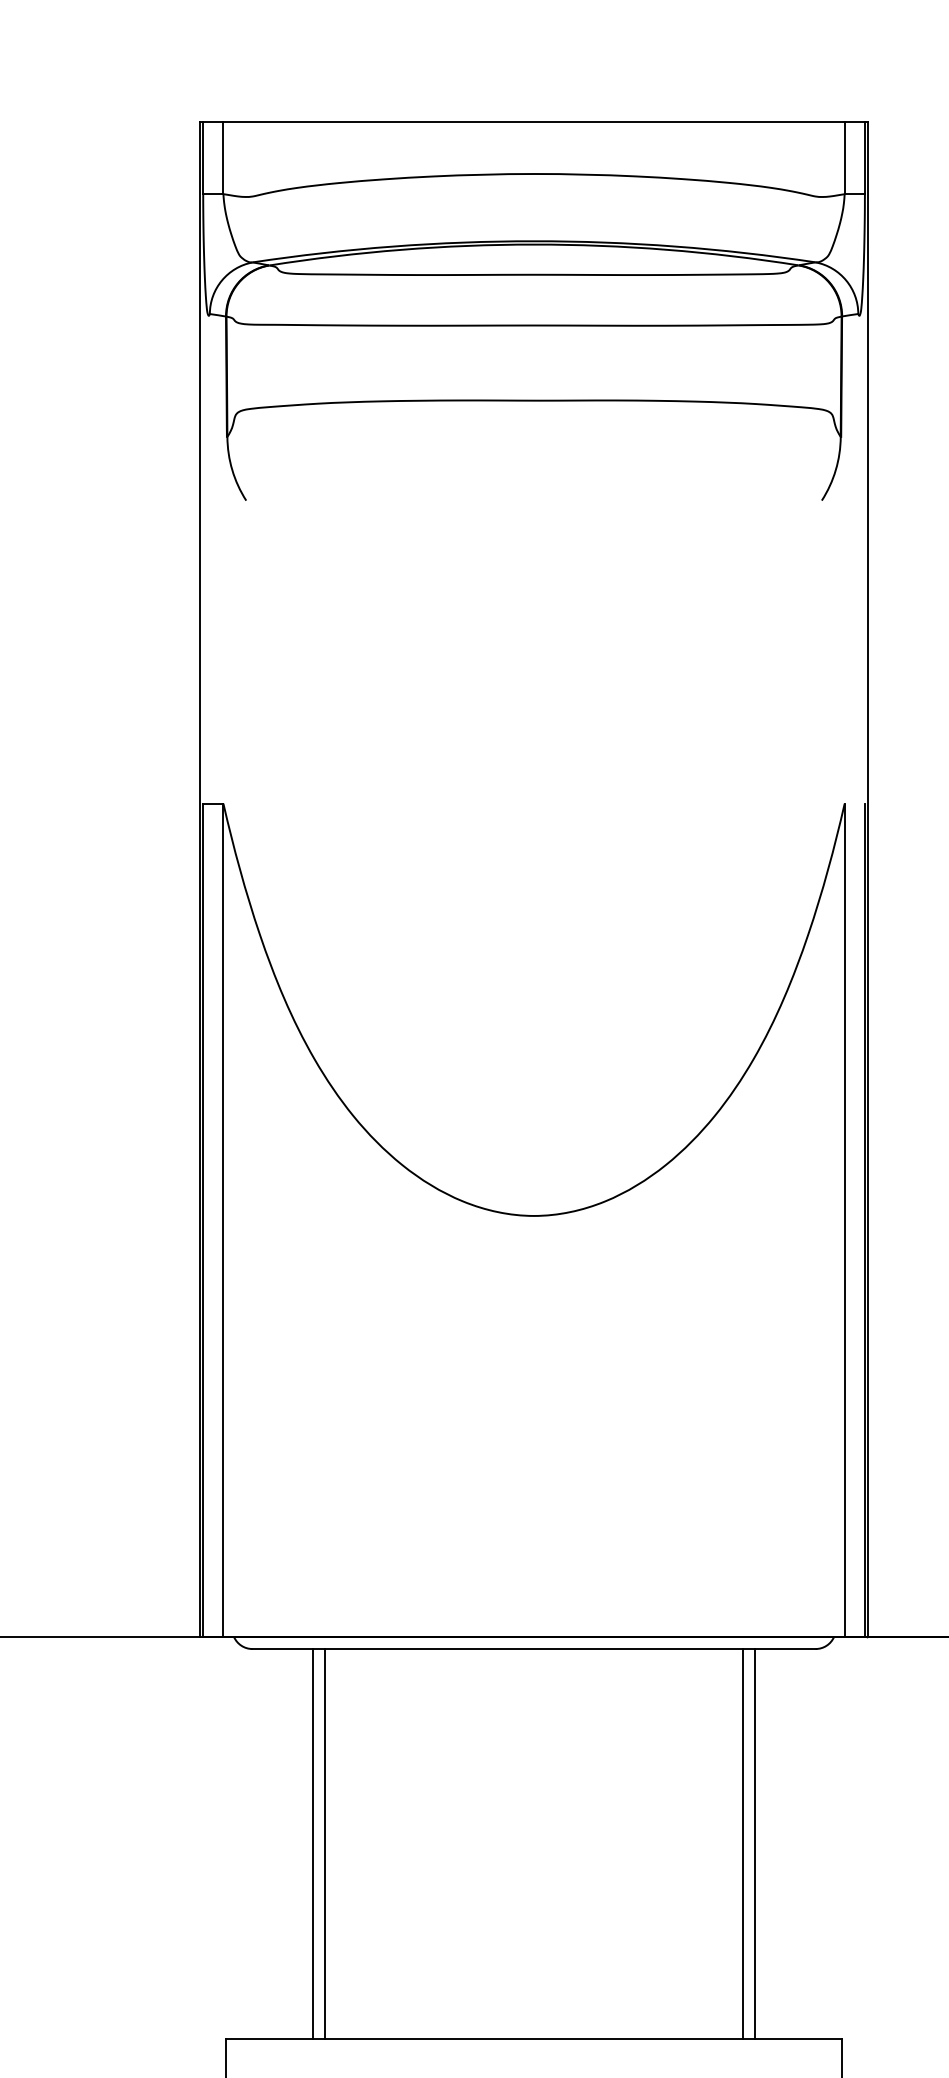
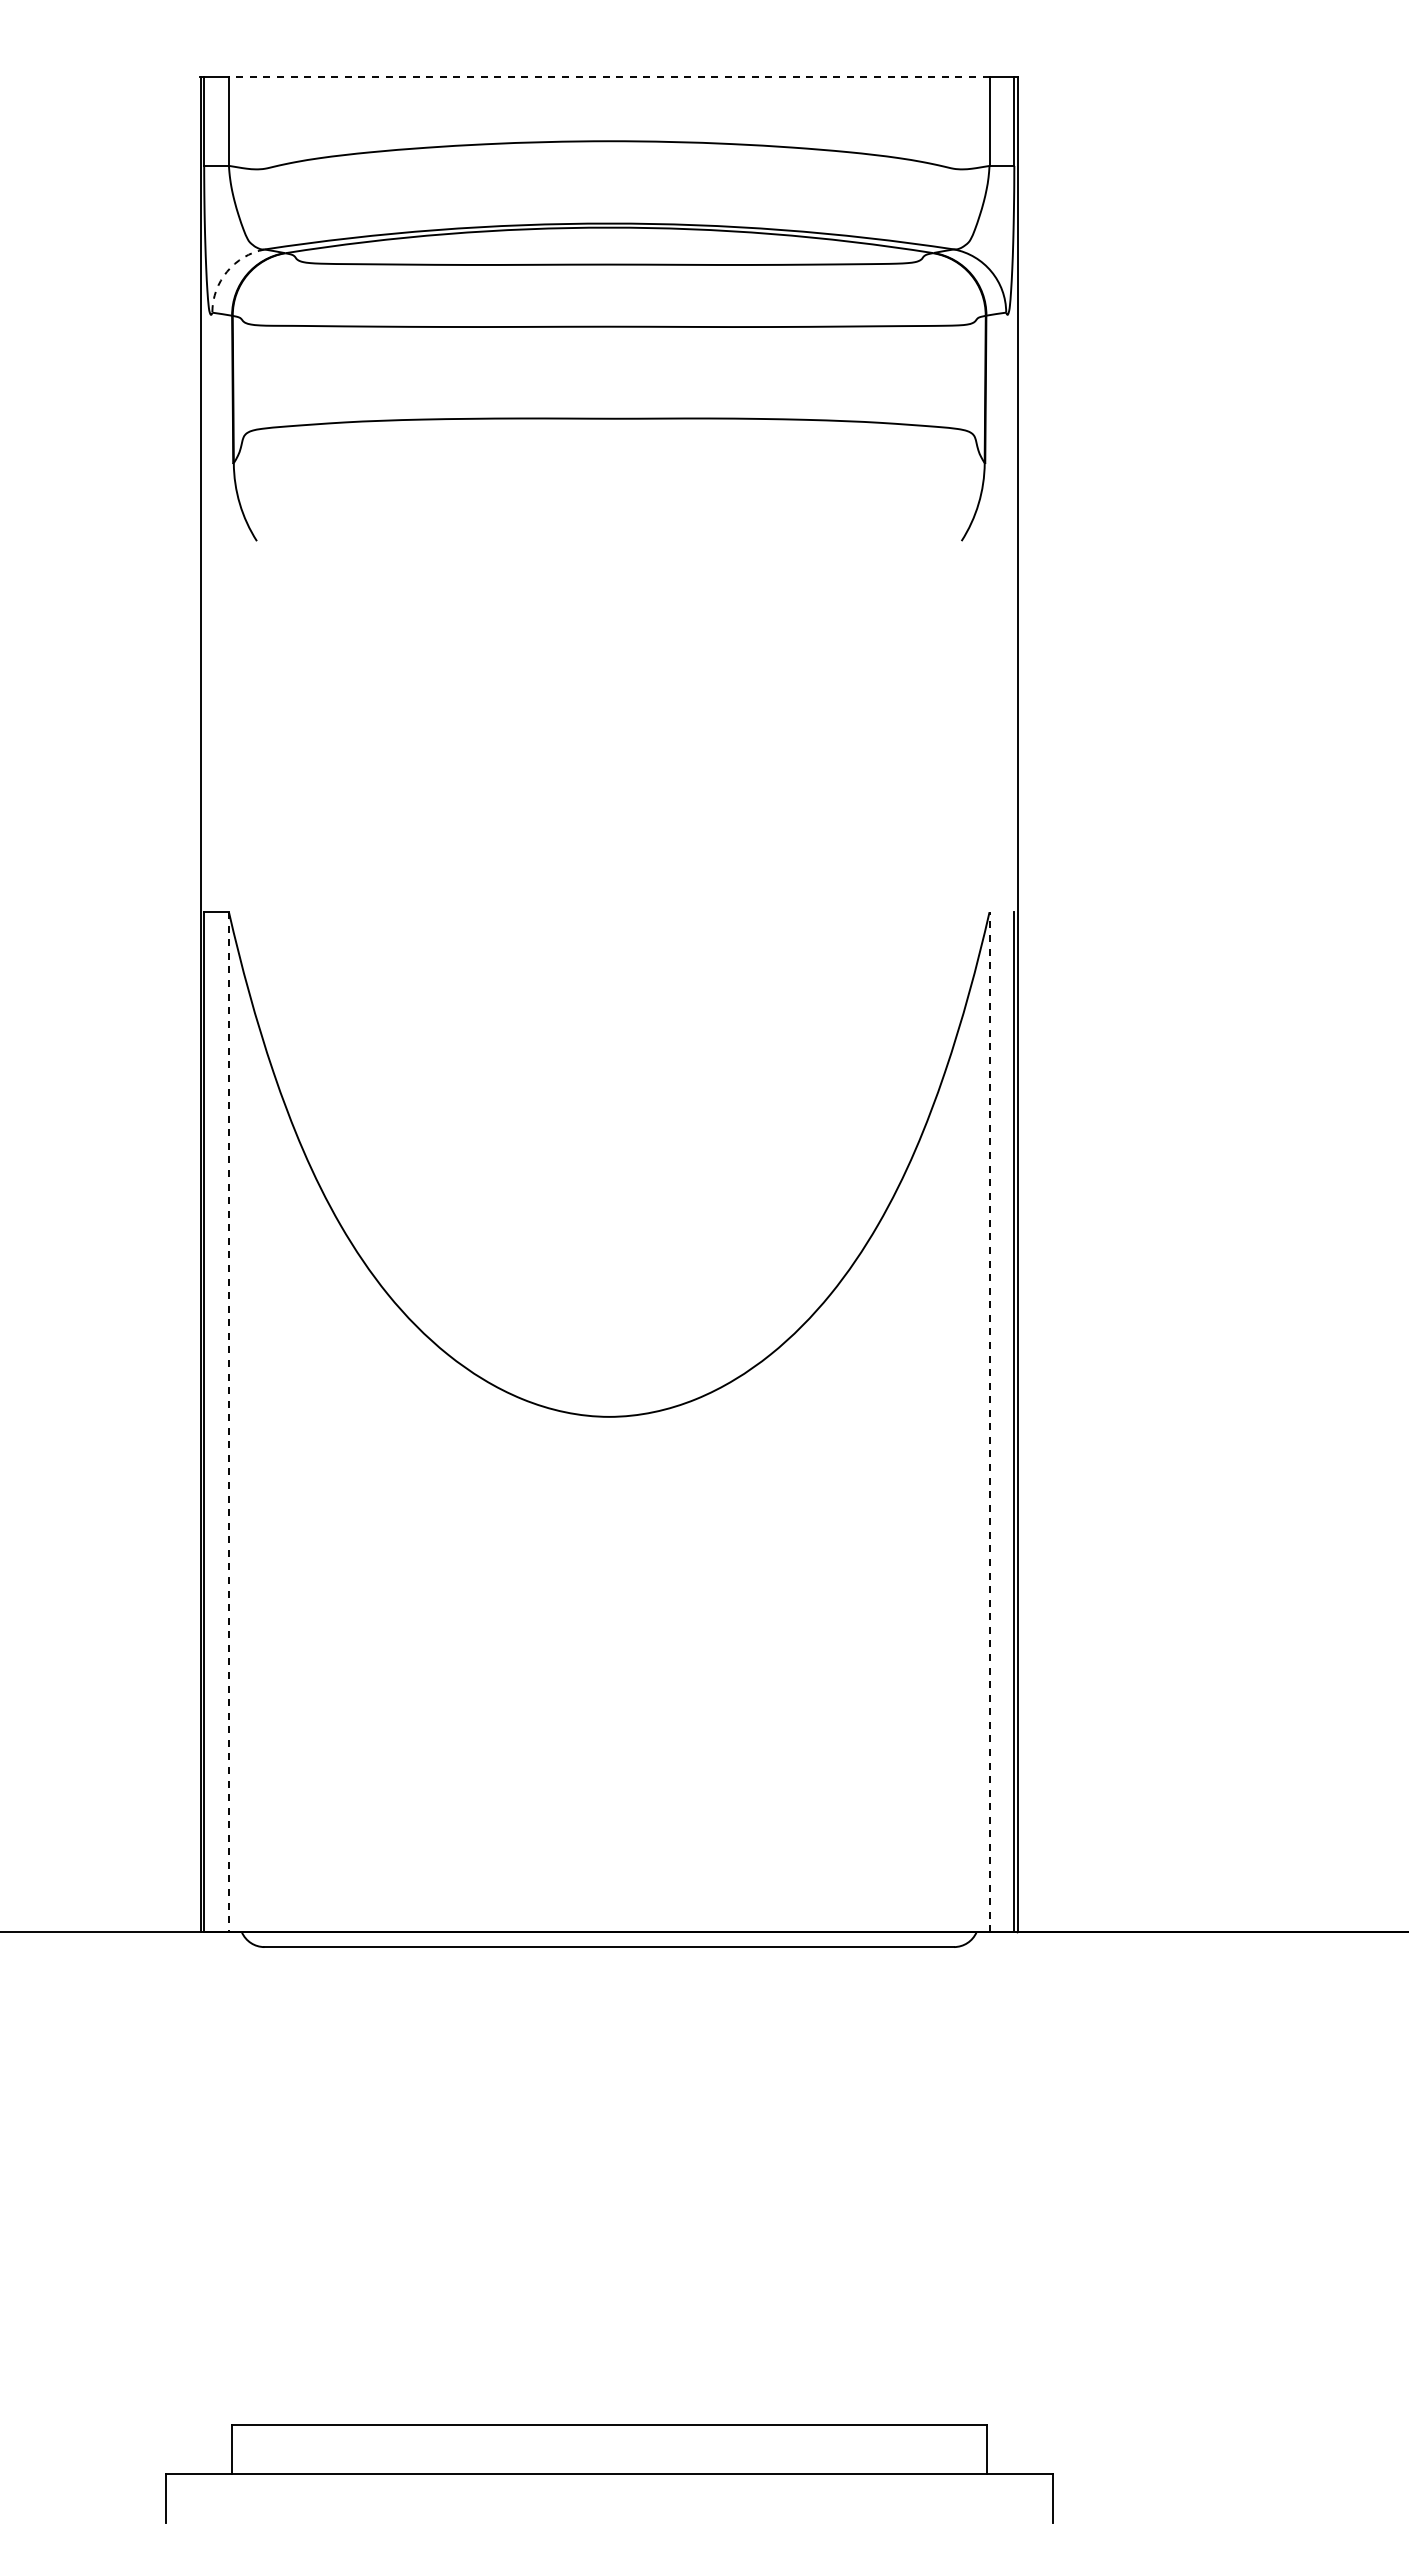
line: (533, 121) -> (608, 77), solid -> dashed
arc: (222, 280) -> (227, 271), solid -> dashed
line: (844, 1219) -> (989, 1421), solid -> dashed
line: (223, 1220) -> (228, 1422), solid -> dashed
line: (312, 1843) -> (338, 2185), removed
line: (325, 1843) -> (353, 2185), removed
line: (743, 1843) -> (865, 2185), removed
line: (755, 1843) -> (880, 2185), removed

